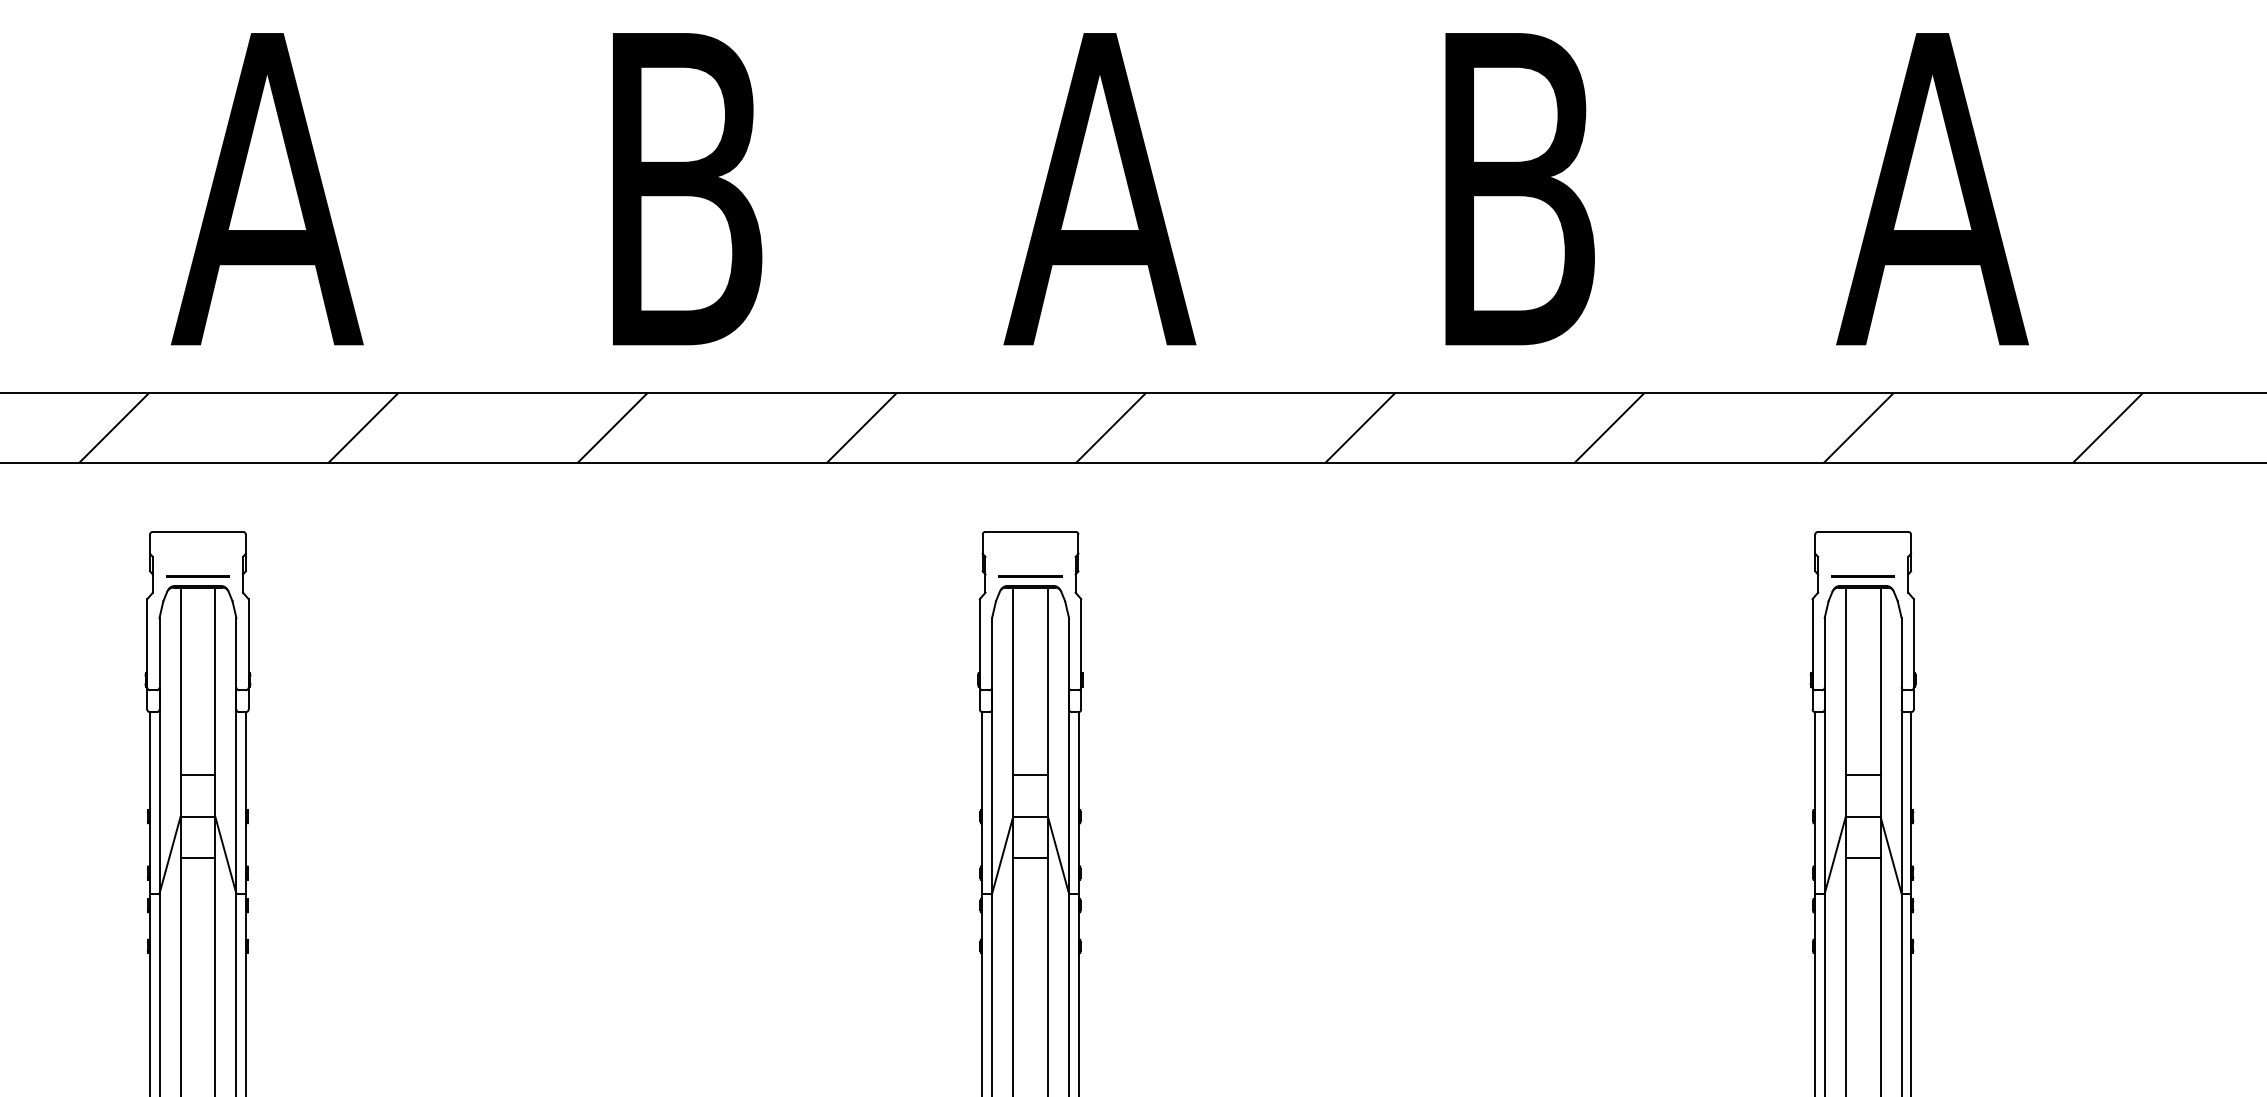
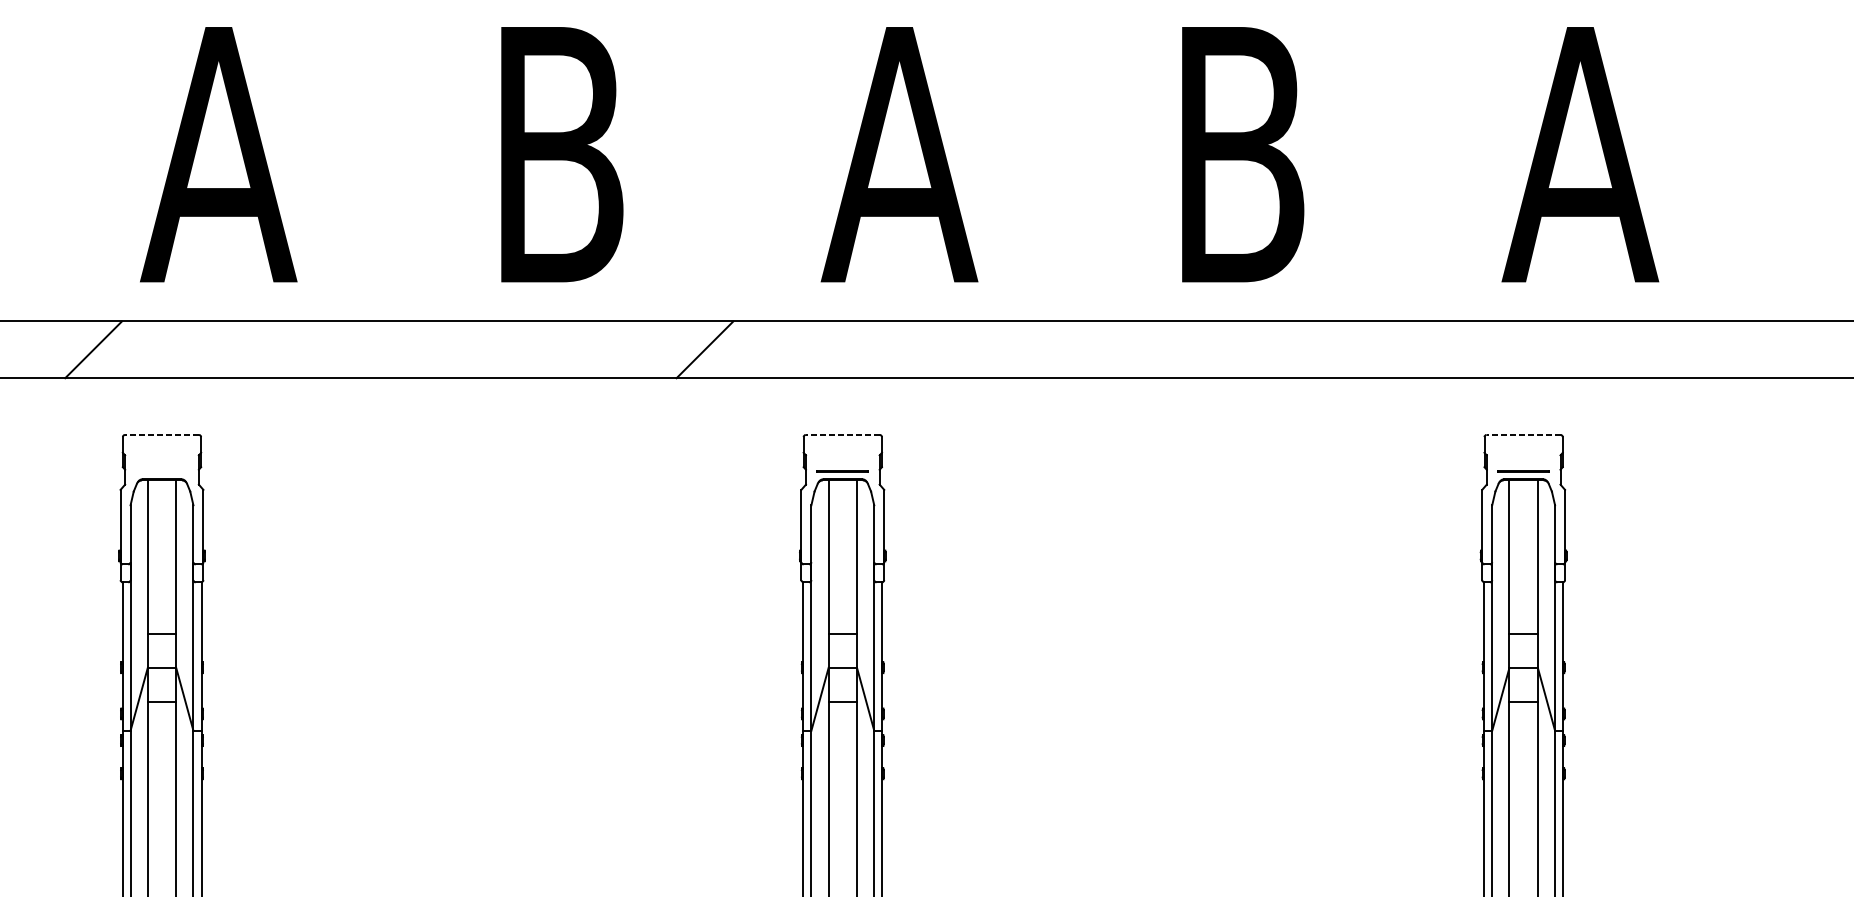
line: (363, 427) -> (297, 349), removed
line: (612, 427) -> (500, 349), removed
line: (1110, 427) -> (908, 349), removed
line: (1360, 427) -> (1112, 349), removed
line: (1609, 427) -> (1316, 349), removed
line: (1858, 427) -> (1519, 349), removed
line: (2107, 427) -> (1723, 349), removed
line: (197, 531) -> (161, 434), solid -> dashed
line: (1030, 531) -> (842, 434), solid -> dashed
line: (1862, 531) -> (1523, 434), solid -> dashed
line: (197, 576) -> (161, 471), removed

